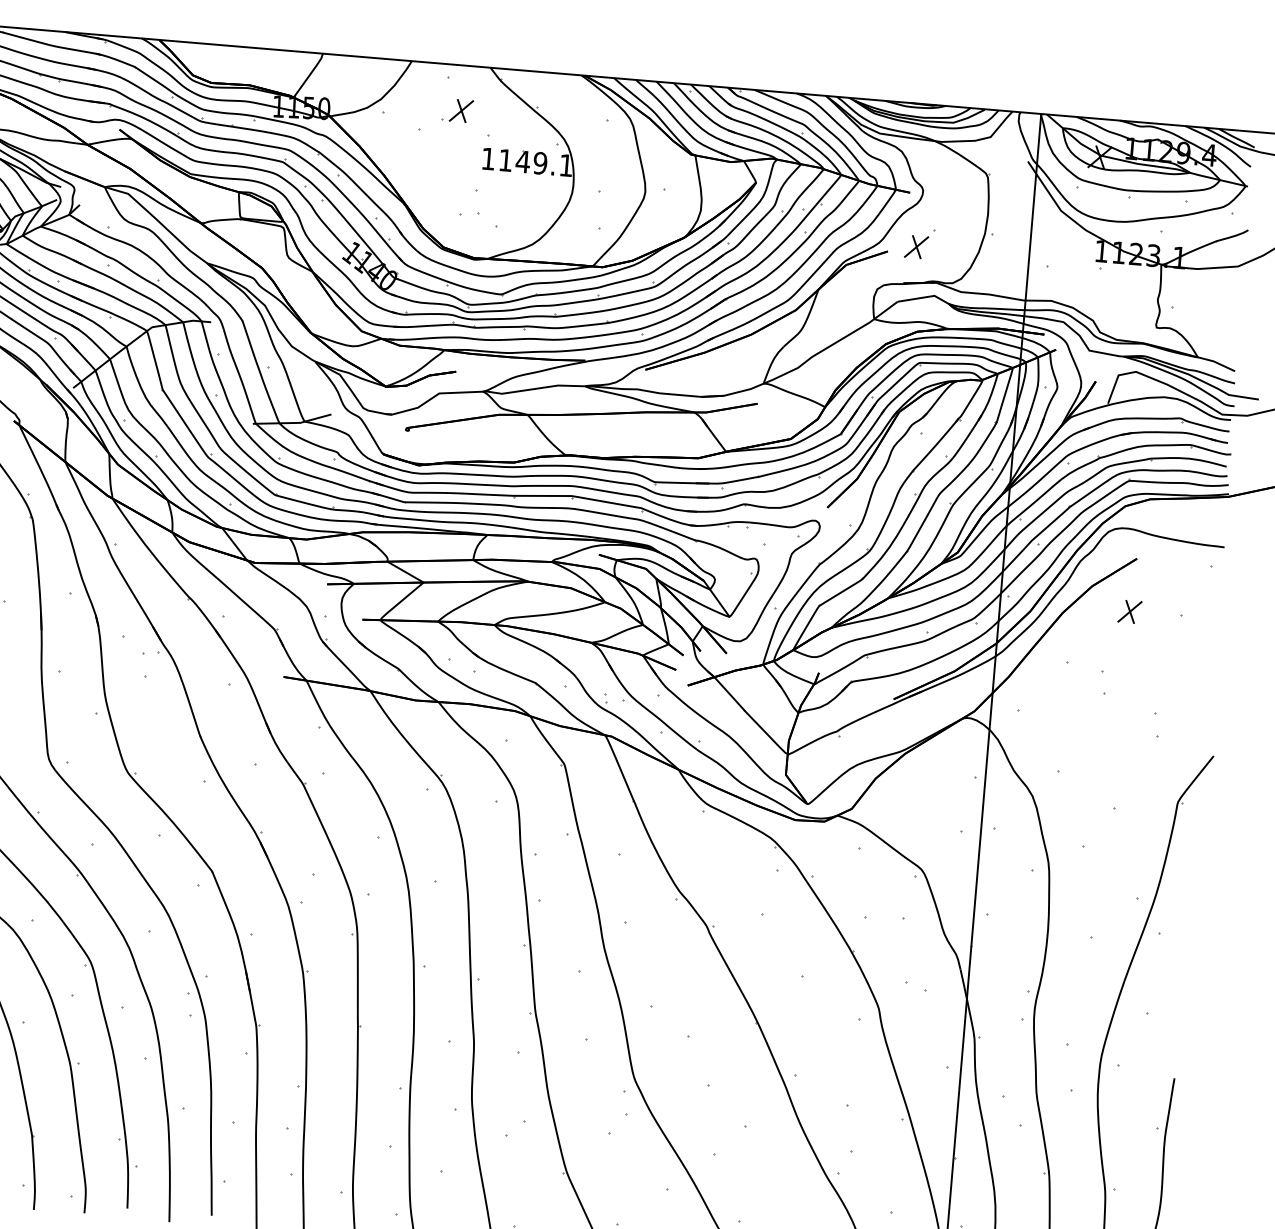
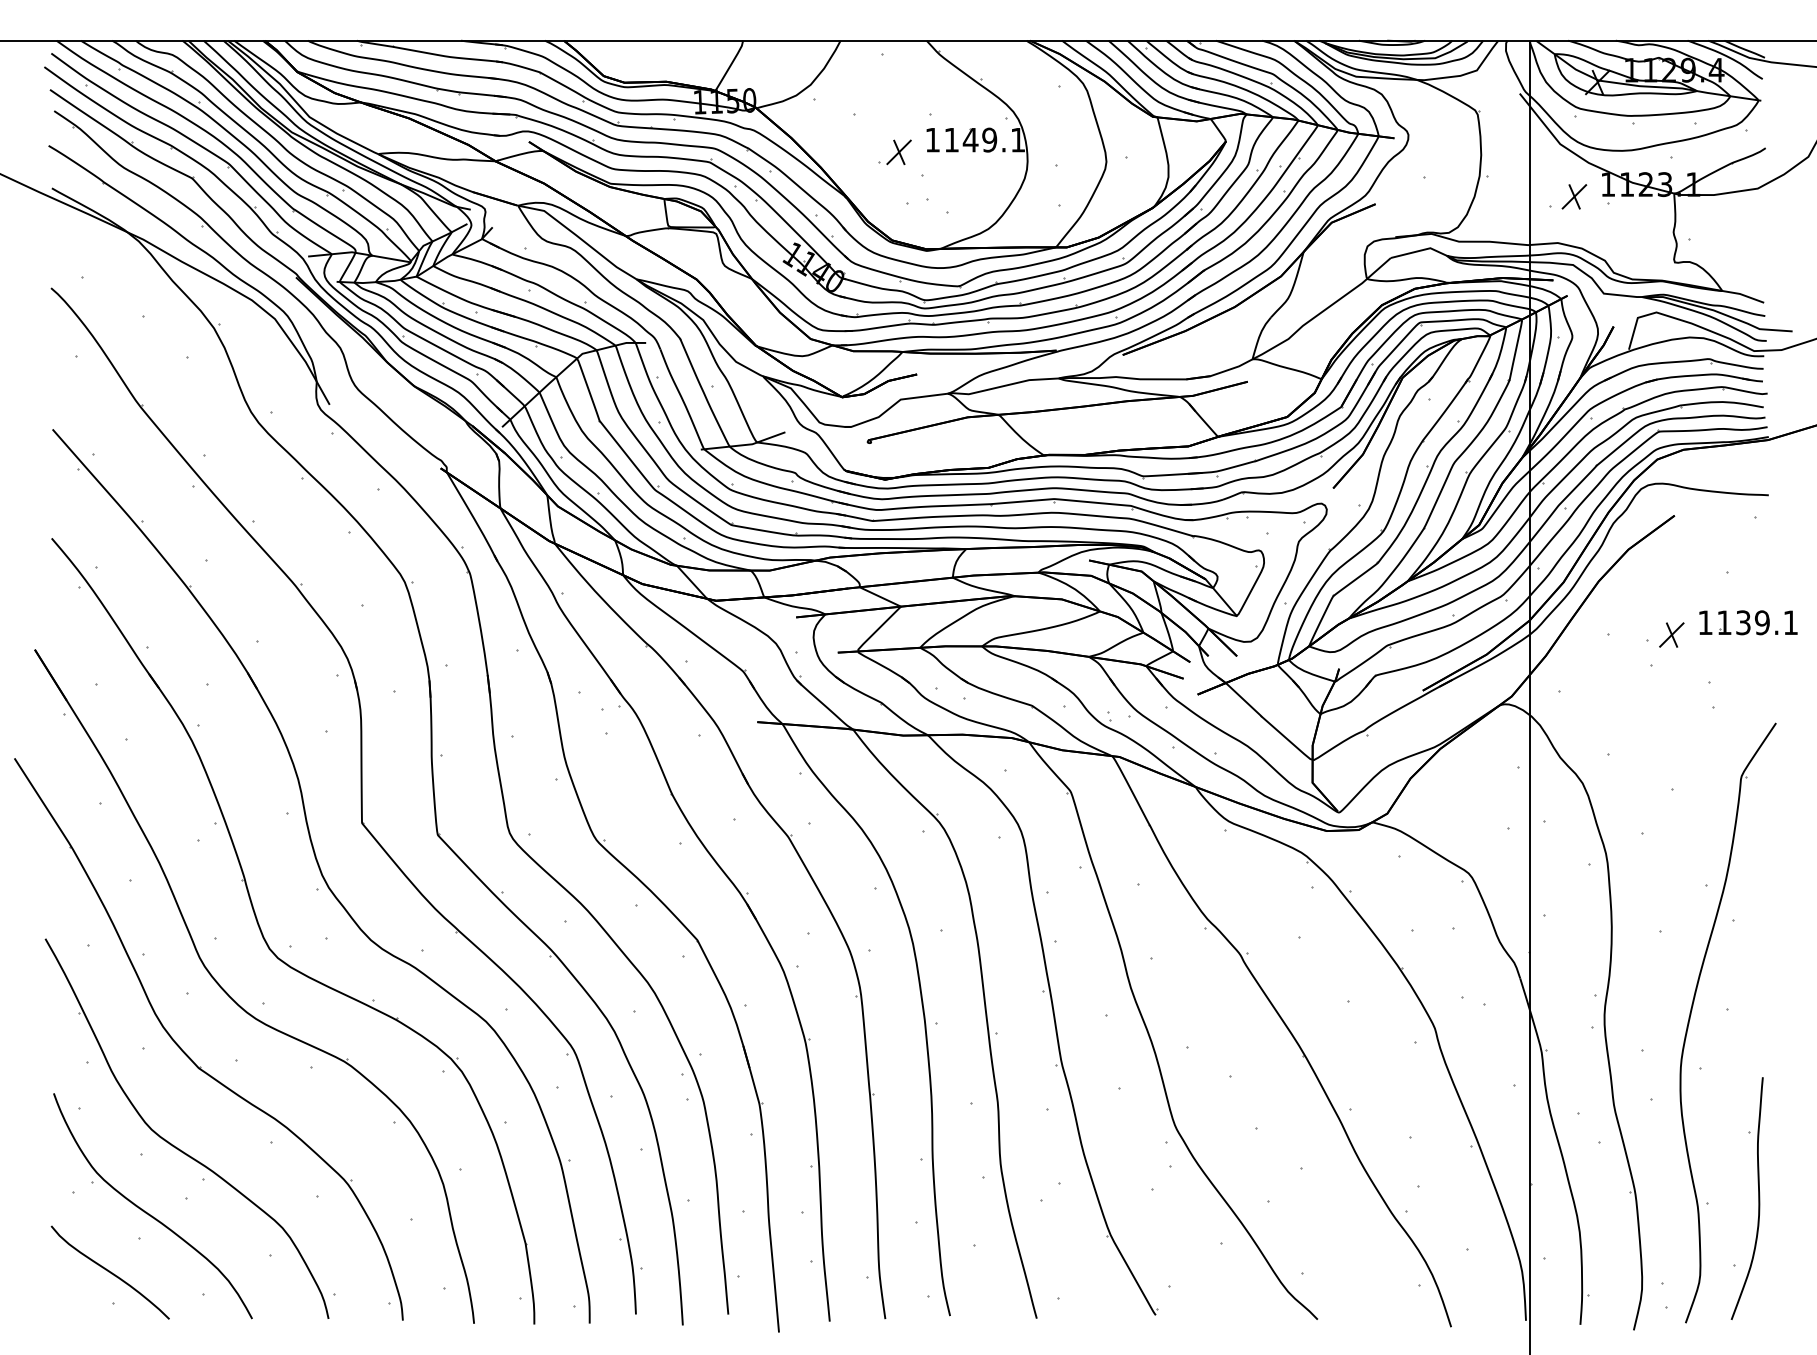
part: (457, 110) -> (894, 152), moved
part: (916, 246) -> (1574, 196), moved
part: (1129, 611) -> (1671, 634), moved
part: (1196, 662) -> (1748, 622), added

